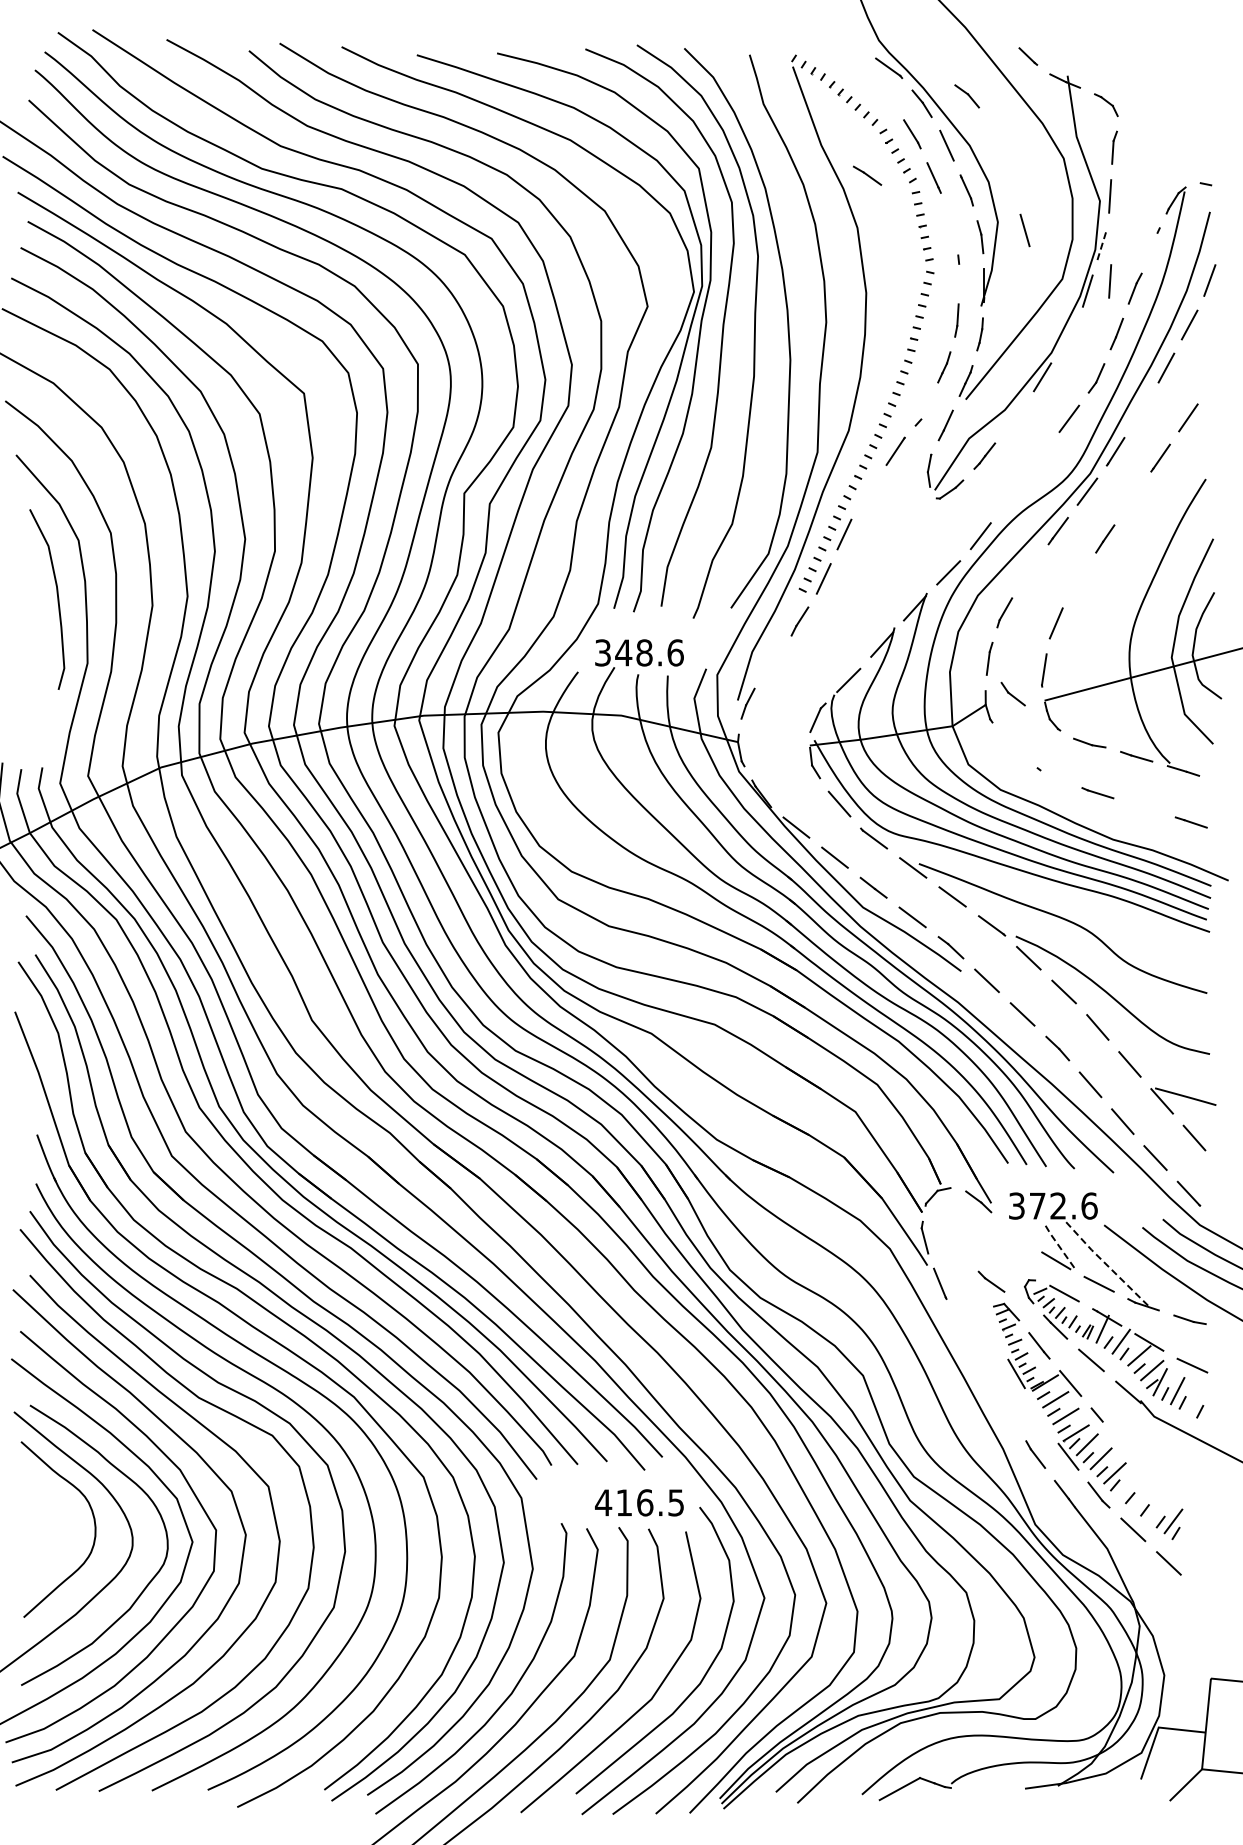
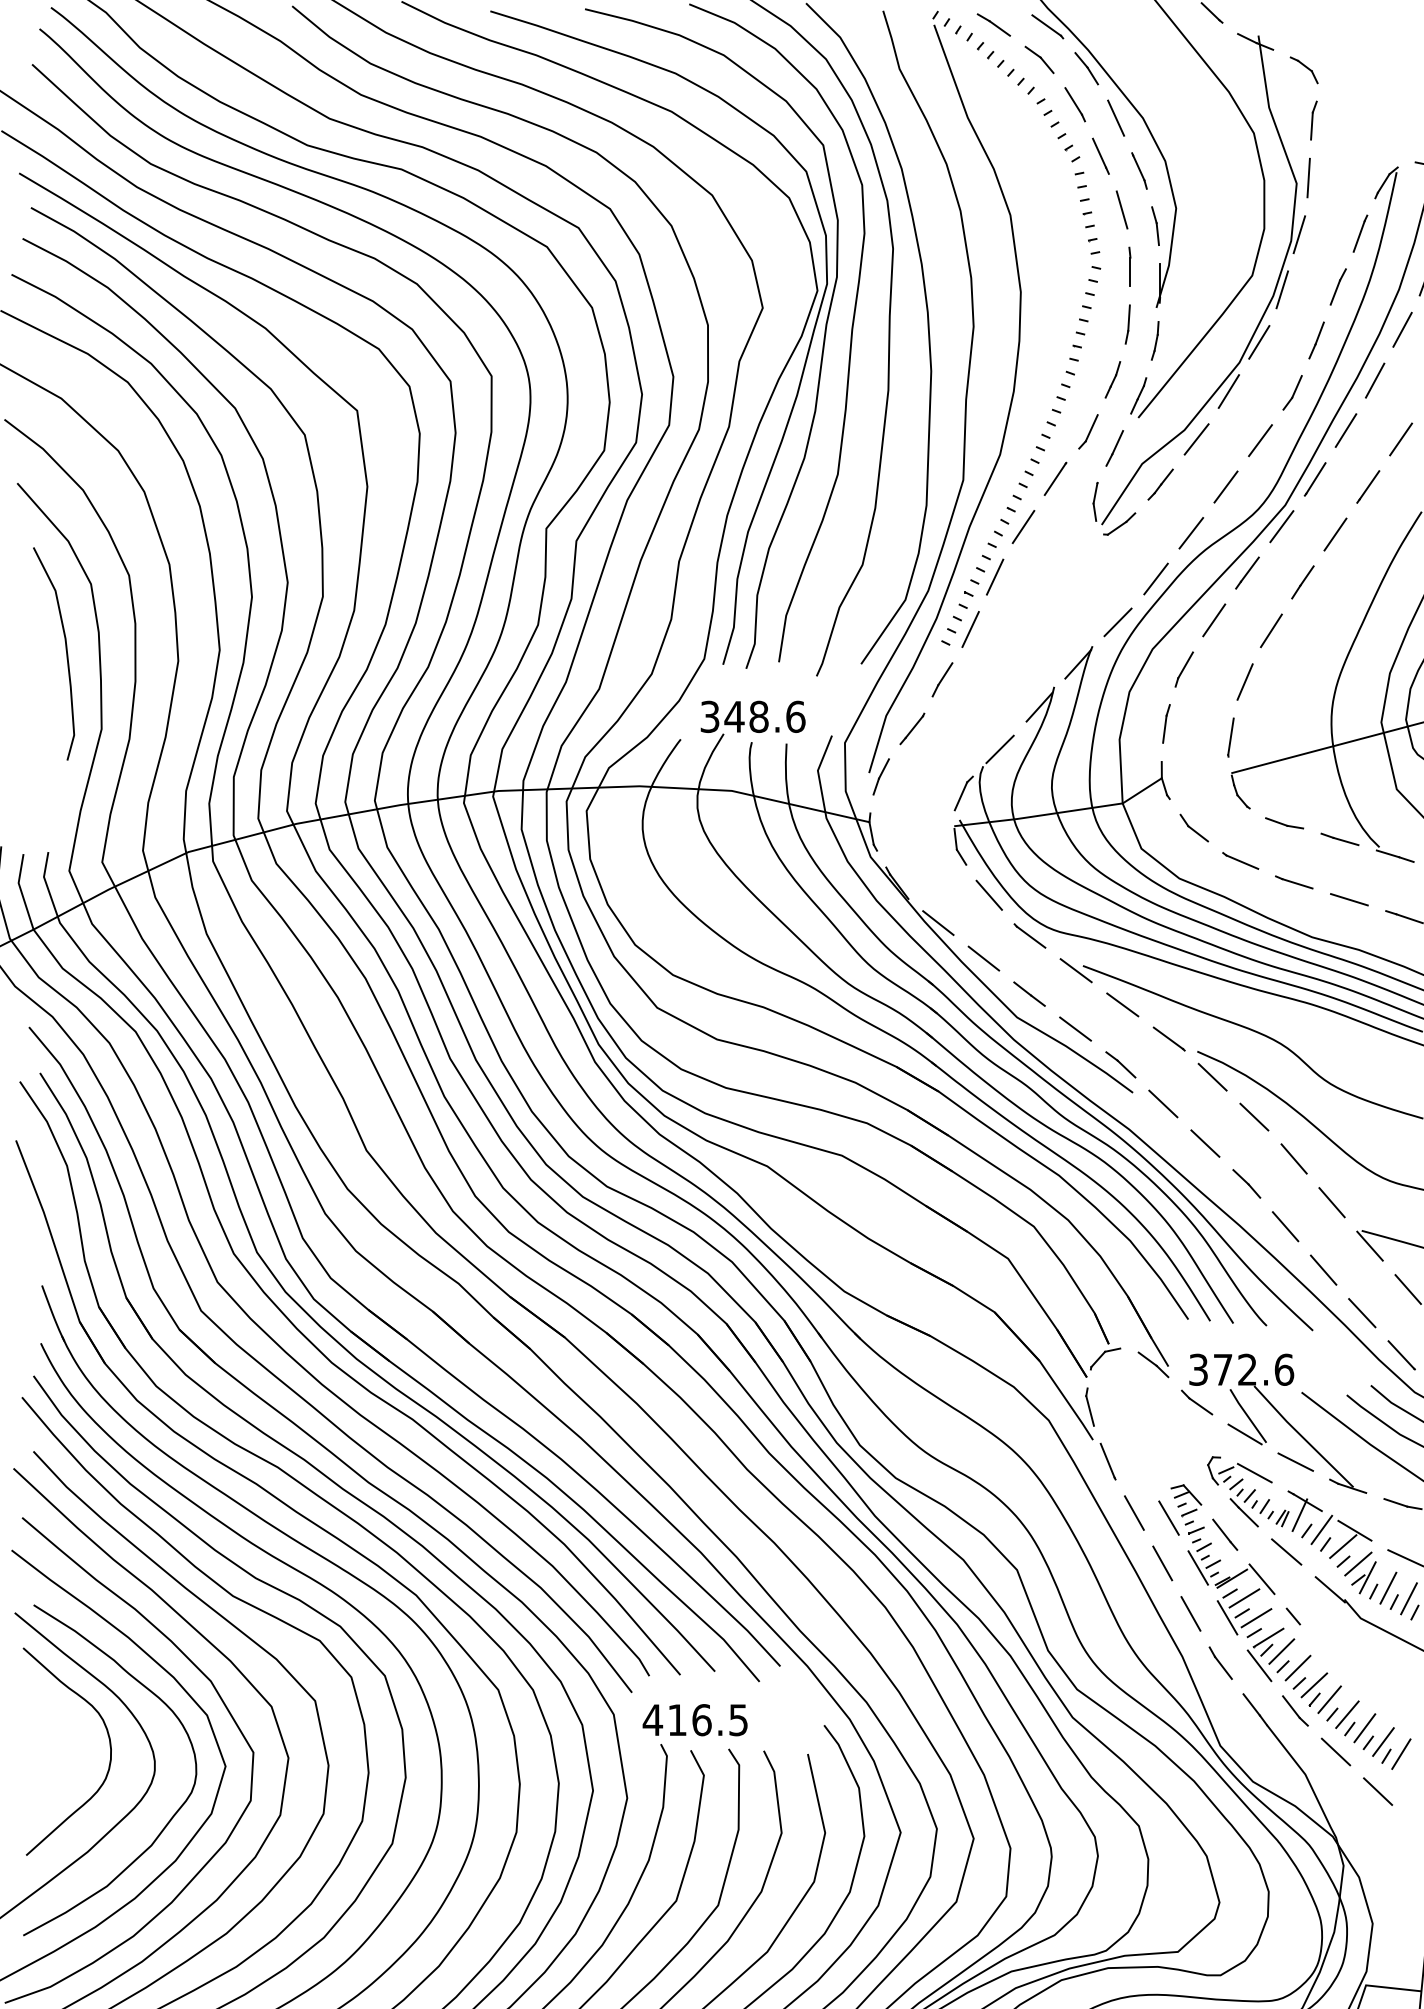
part: (966, 96) -> (1038, 60), moved
line: (867, 175) -> (993, 24), moved
line: (1024, 230) -> (1121, 209), moved
line: (1102, 244) -> (1299, 234), dashed -> solid
line: (1152, 245) -> (1358, 235), added
line: (959, 275) -> (1130, 271), added
line: (1110, 281) -> (1309, 278), removed
line: (1067, 335) -> (1258, 342), added
line: (926, 408) -> (1091, 428), added
line: (1141, 410) -> (1345, 430), added
line: (1015, 417) -> (1196, 438), added
line: (1039, 458) -> (1225, 487), added
line: (868, 491) -> (1023, 526), added
line: (1010, 497) -> (1191, 533), added
line: (1132, 498) -> (1335, 534), added
line: (1029, 570) -> (1213, 619), added
line: (1078, 579) -> (1271, 630), added
line: (774, 662) -> (912, 728), added
part: (1012, 693) -> (1193, 827), moved
line: (1053, 775) -> (1241, 861), added
line: (1144, 807) -> (1349, 899), added
line: (1058, 1244) -> (1247, 1415), dashed -> solid
line: (1105, 1263) -> (1303, 1437), dashed -> solid
part: (991, 1281) -> (1196, 1402), moved
line: (962, 1327) -> (1134, 1513), added
line: (991, 1331) -> (1168, 1517), added
line: (986, 1369) -> (1162, 1562), added
line: (1194, 1399) -> (1408, 1598), added
line: (1010, 1412) -> (1191, 1613), added
line: (1041, 1416) -> (1227, 1618), added
line: (1127, 1485) -> (1329, 1699), added
line: (1142, 1498) -> (1346, 1715), added
text: (639, 1502) -> (695, 1719), moved
line: (1157, 1509) -> (1364, 1727), added
line: (1188, 1531) -> (1401, 1753), added

